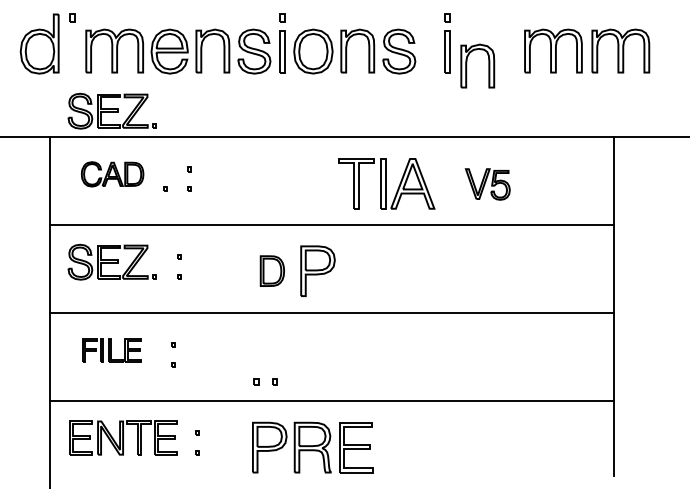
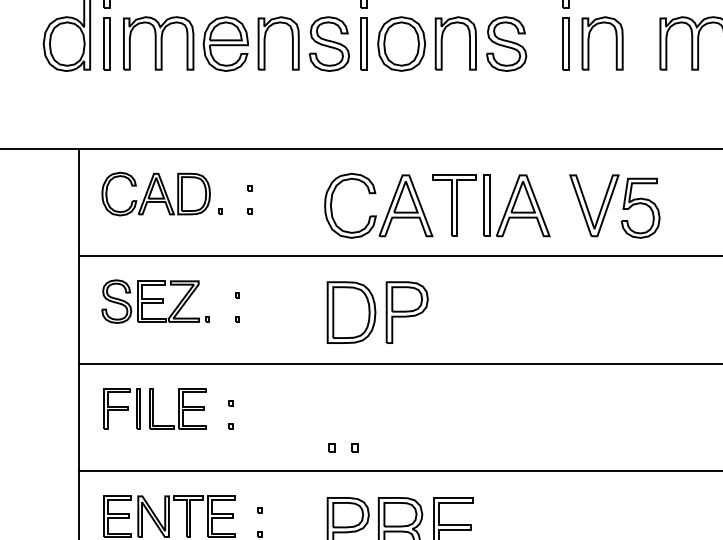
part: (72, 51) -> (107, 43), added
part: (467, 65) -> (590, 42), moved
part: (111, 110) -> (154, 116), removed
part: (112, 174) -> (155, 194), size x1.43
part: (487, 184) -> (614, 206), size x1.67
part: (293, 191) -> (377, 215), added
part: (272, 270) -> (351, 311), size x1.67
part: (111, 350) -> (154, 409), size x1.43

